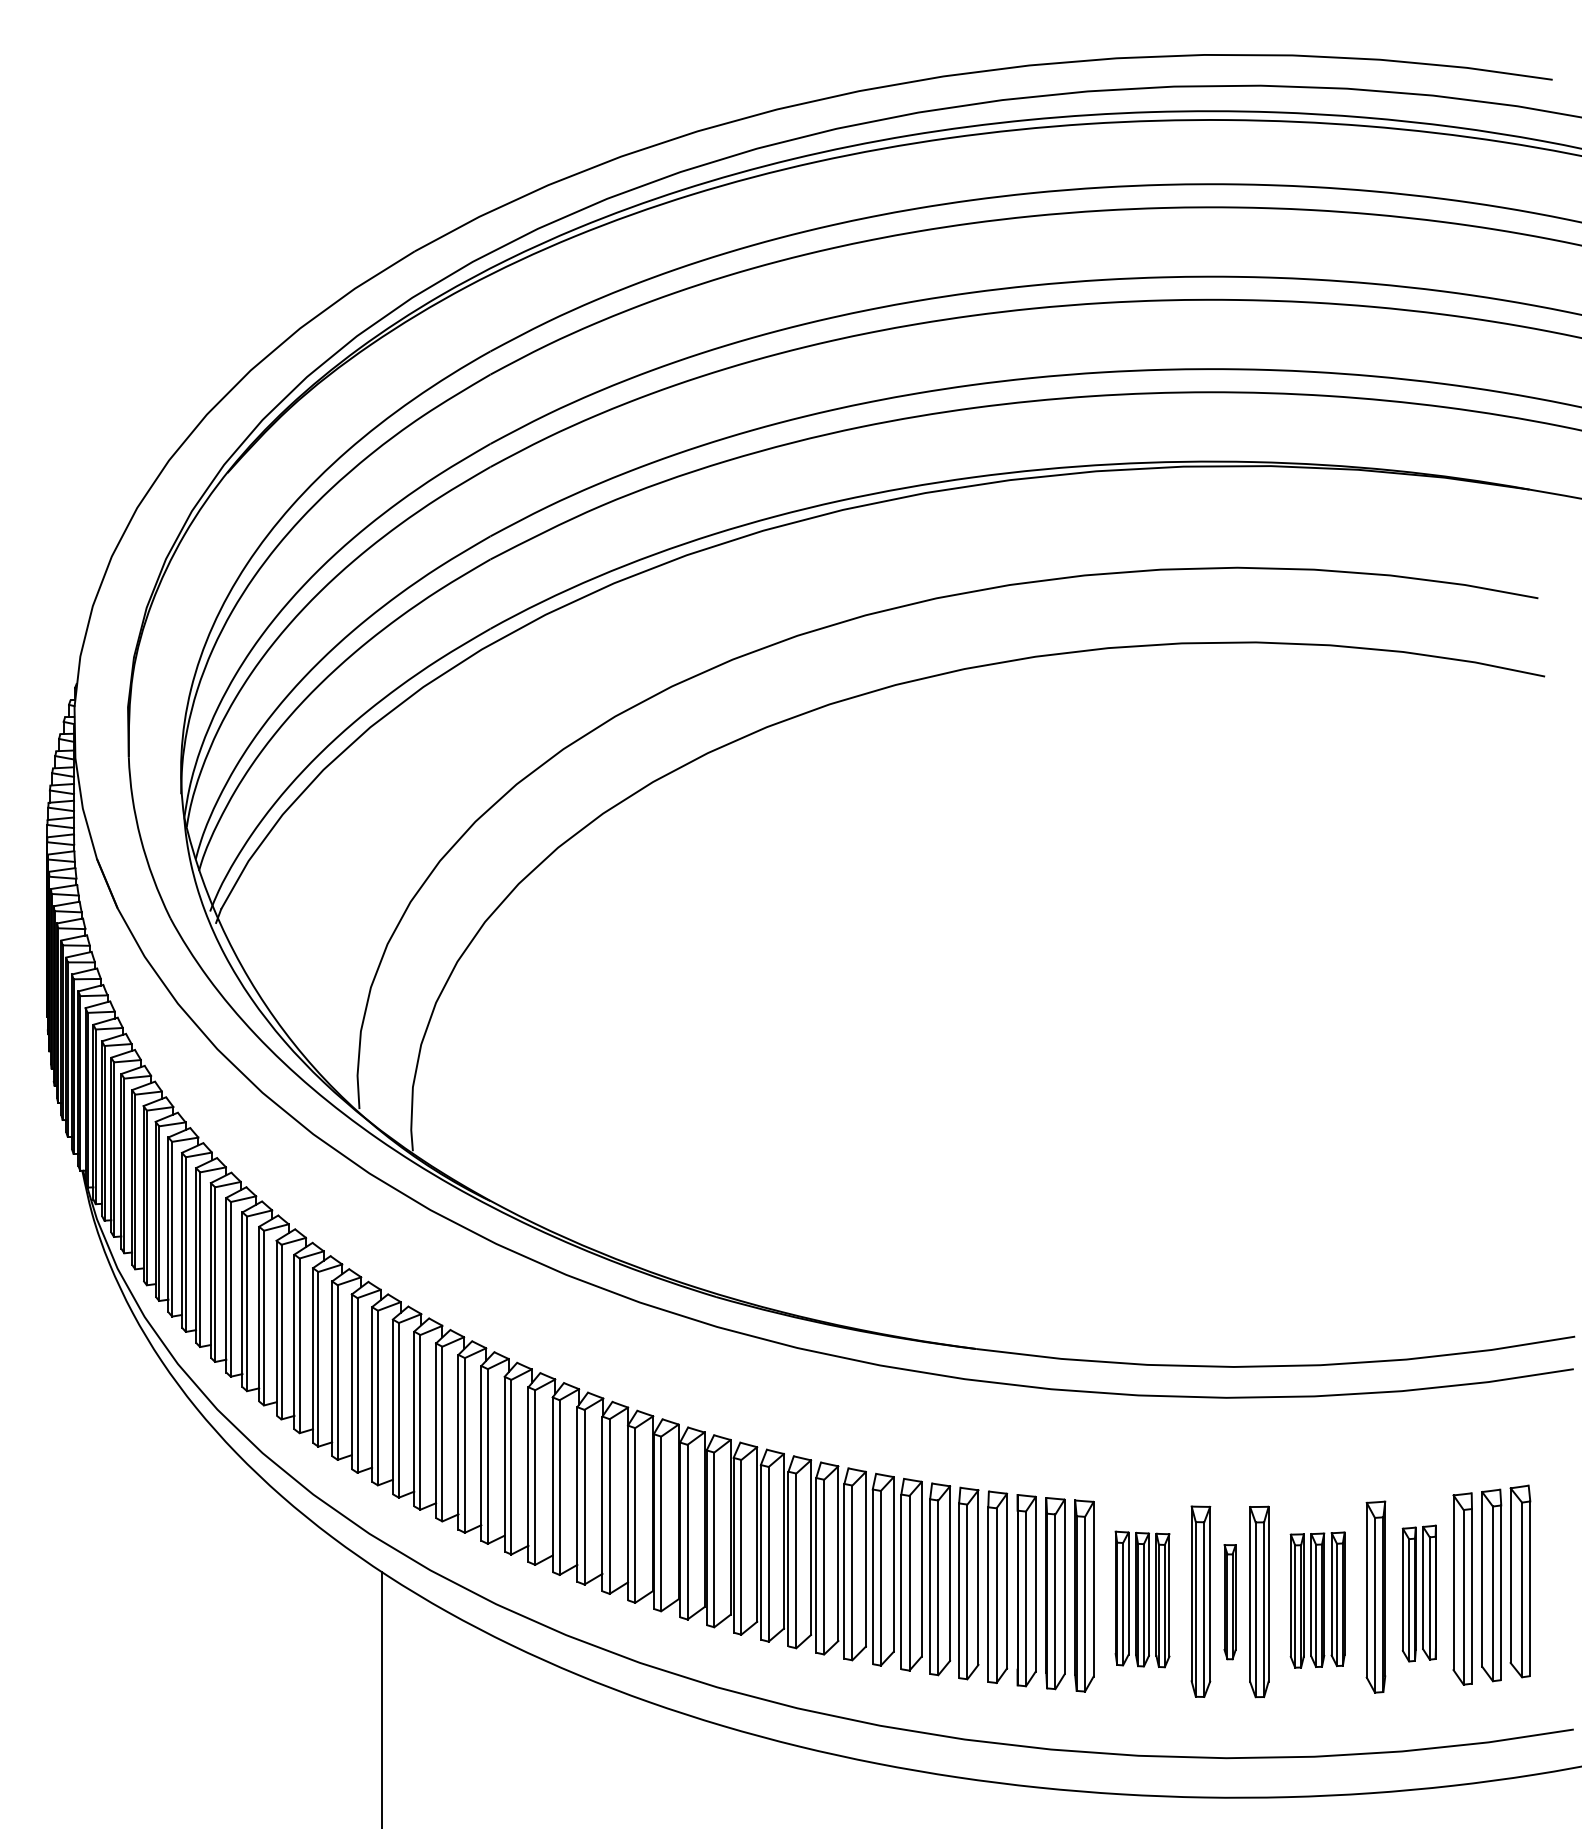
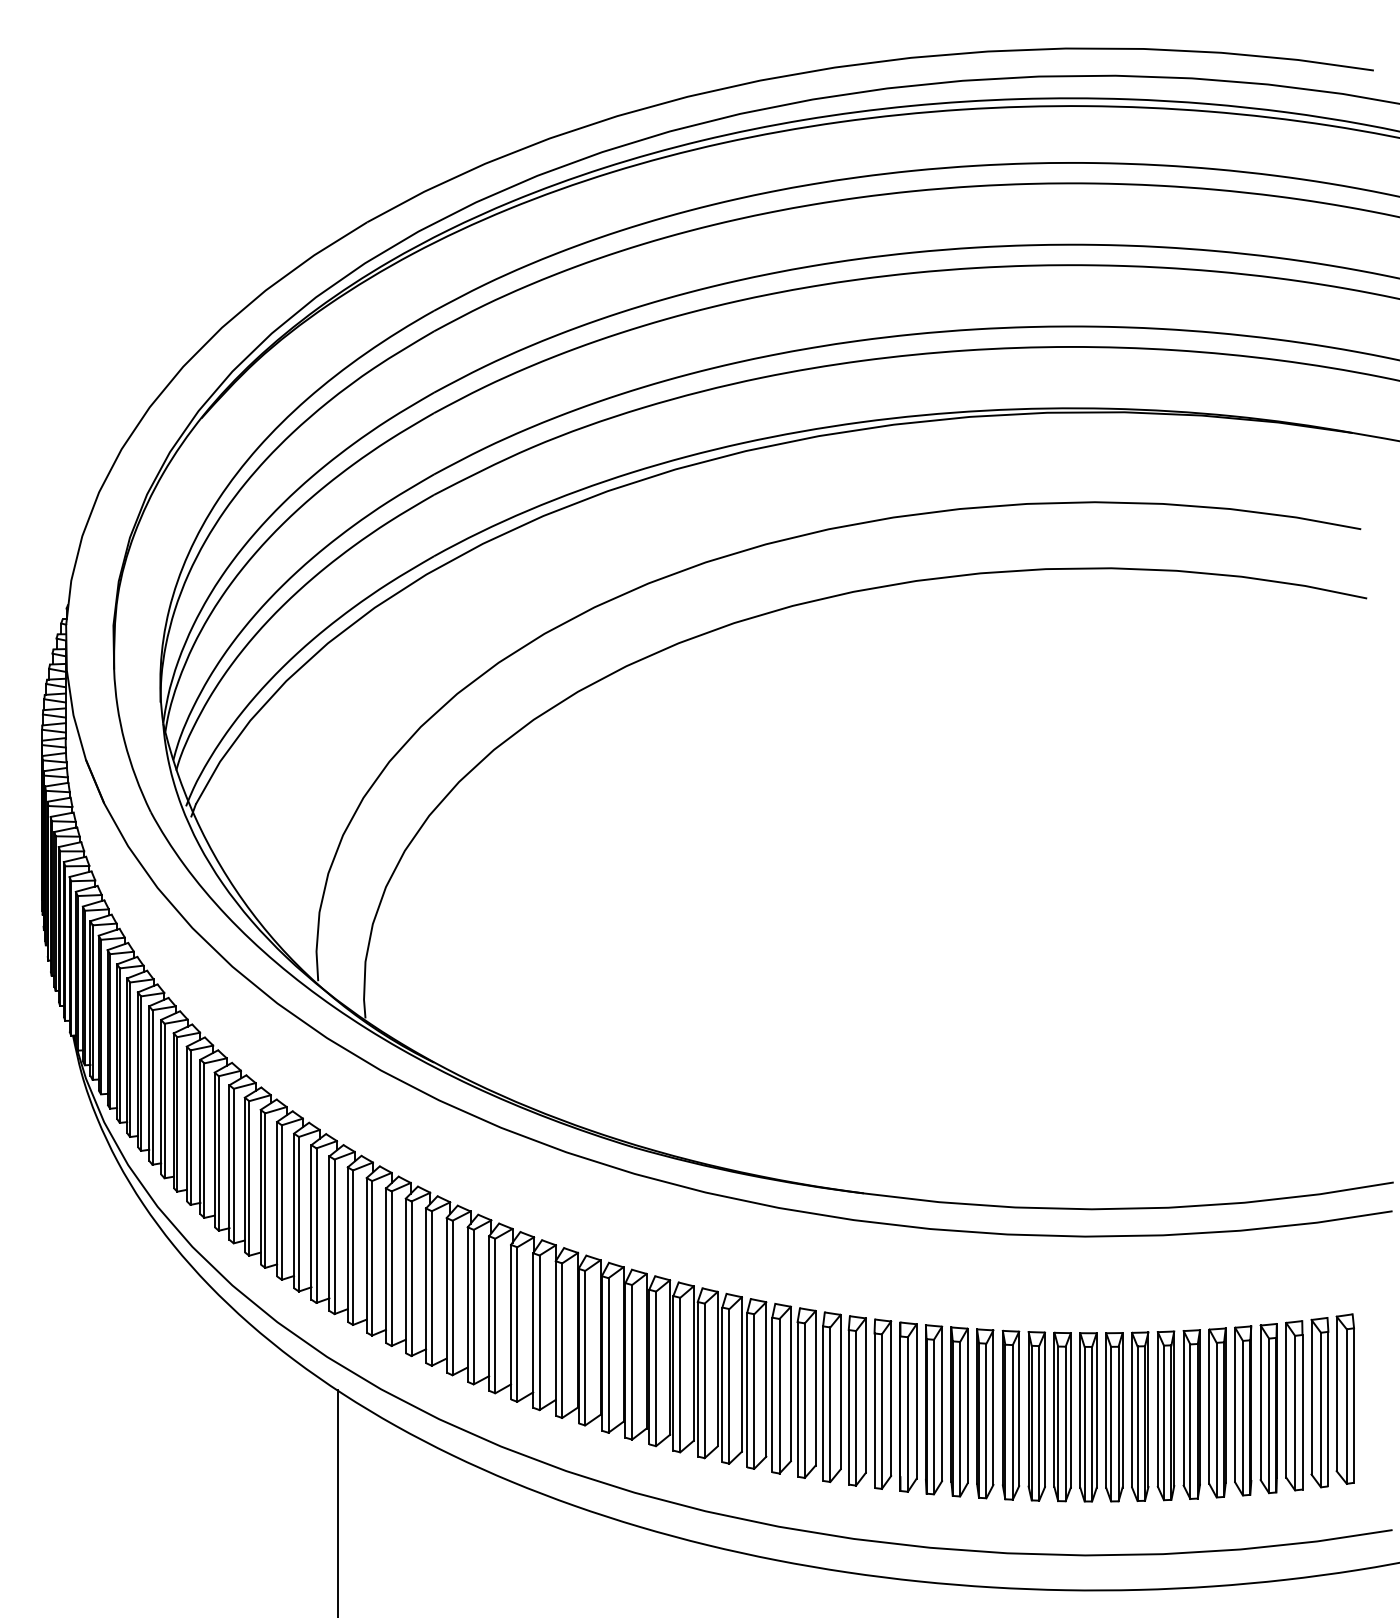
part: (1418, 1593) -> (1255, 1409), size x1.43
part: (1141, 1598) -> (1010, 1414), size x1.43
part: (1317, 1600) -> (1165, 1415), size x1.43
part: (1230, 1602) -> (1088, 1417), size x1.67

